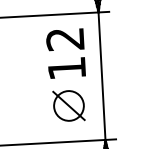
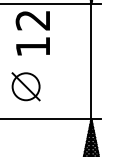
text: (65, 53) -> (32, 33), moved
part: (68, 105) -> (25, 86), moved

